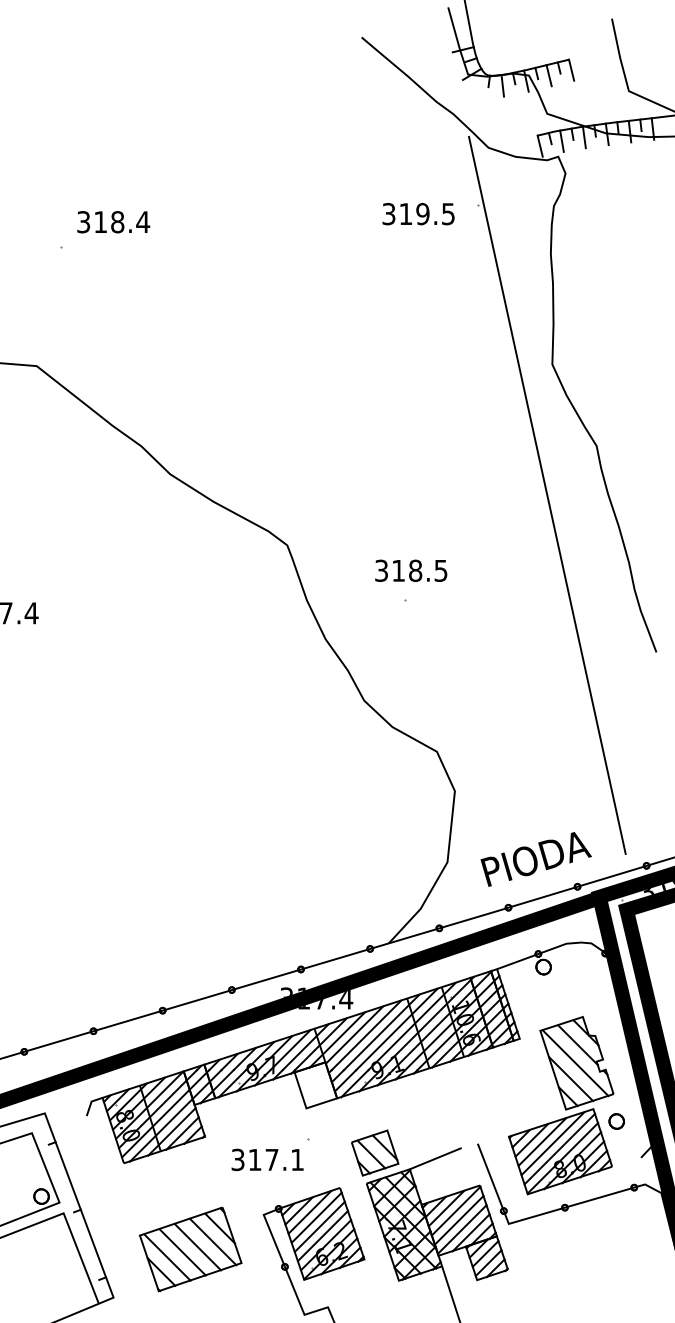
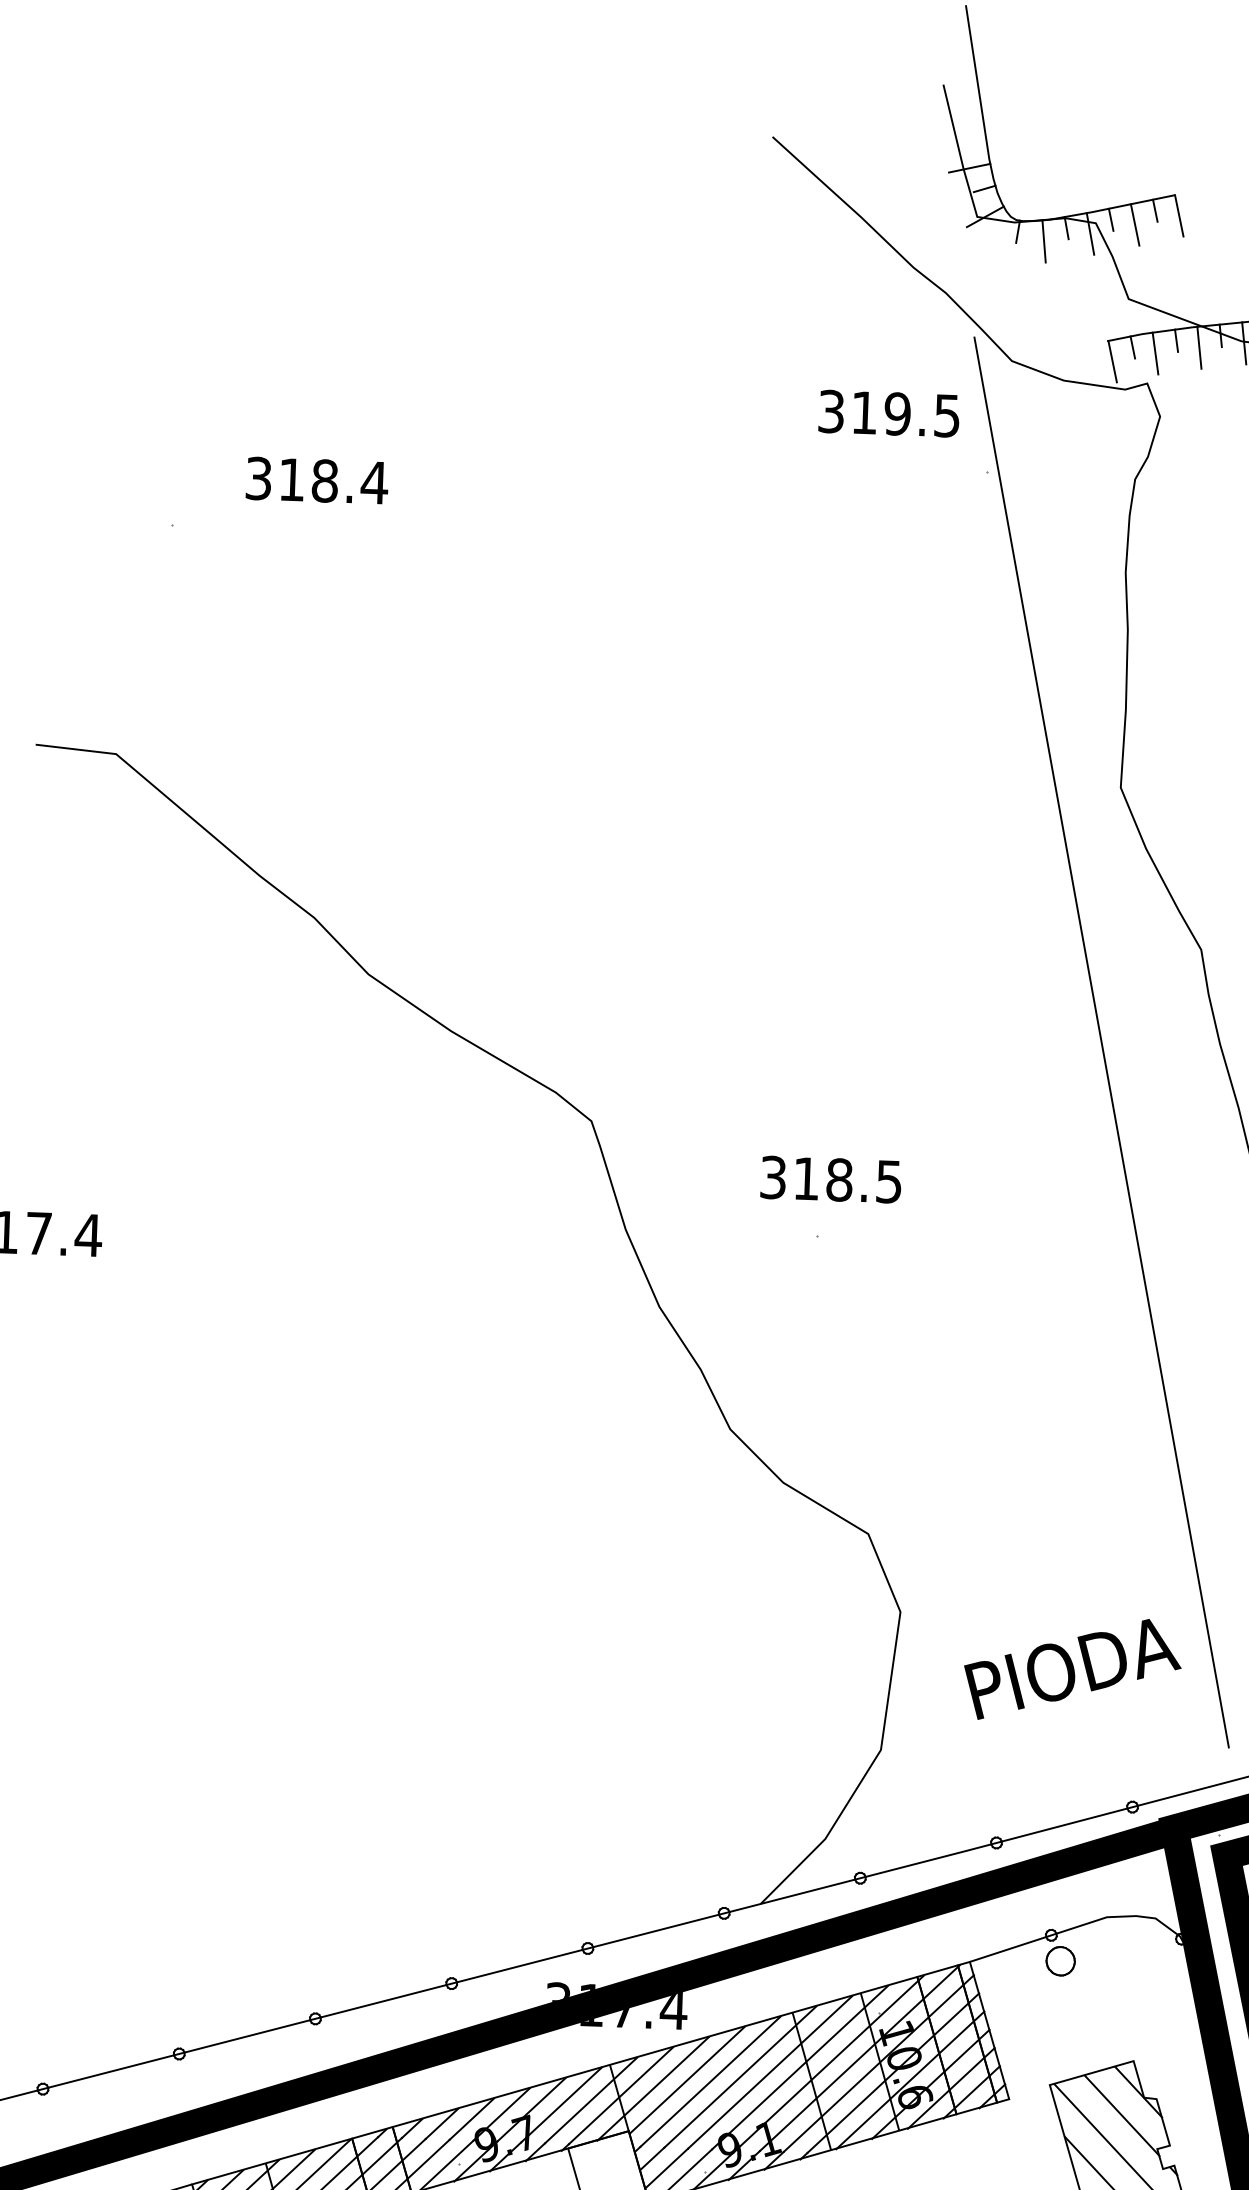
text: (418, 214) -> (888, 414), moved
text: (113, 222) -> (316, 481), moved
text: (535, 859) -> (1071, 1669), moved

